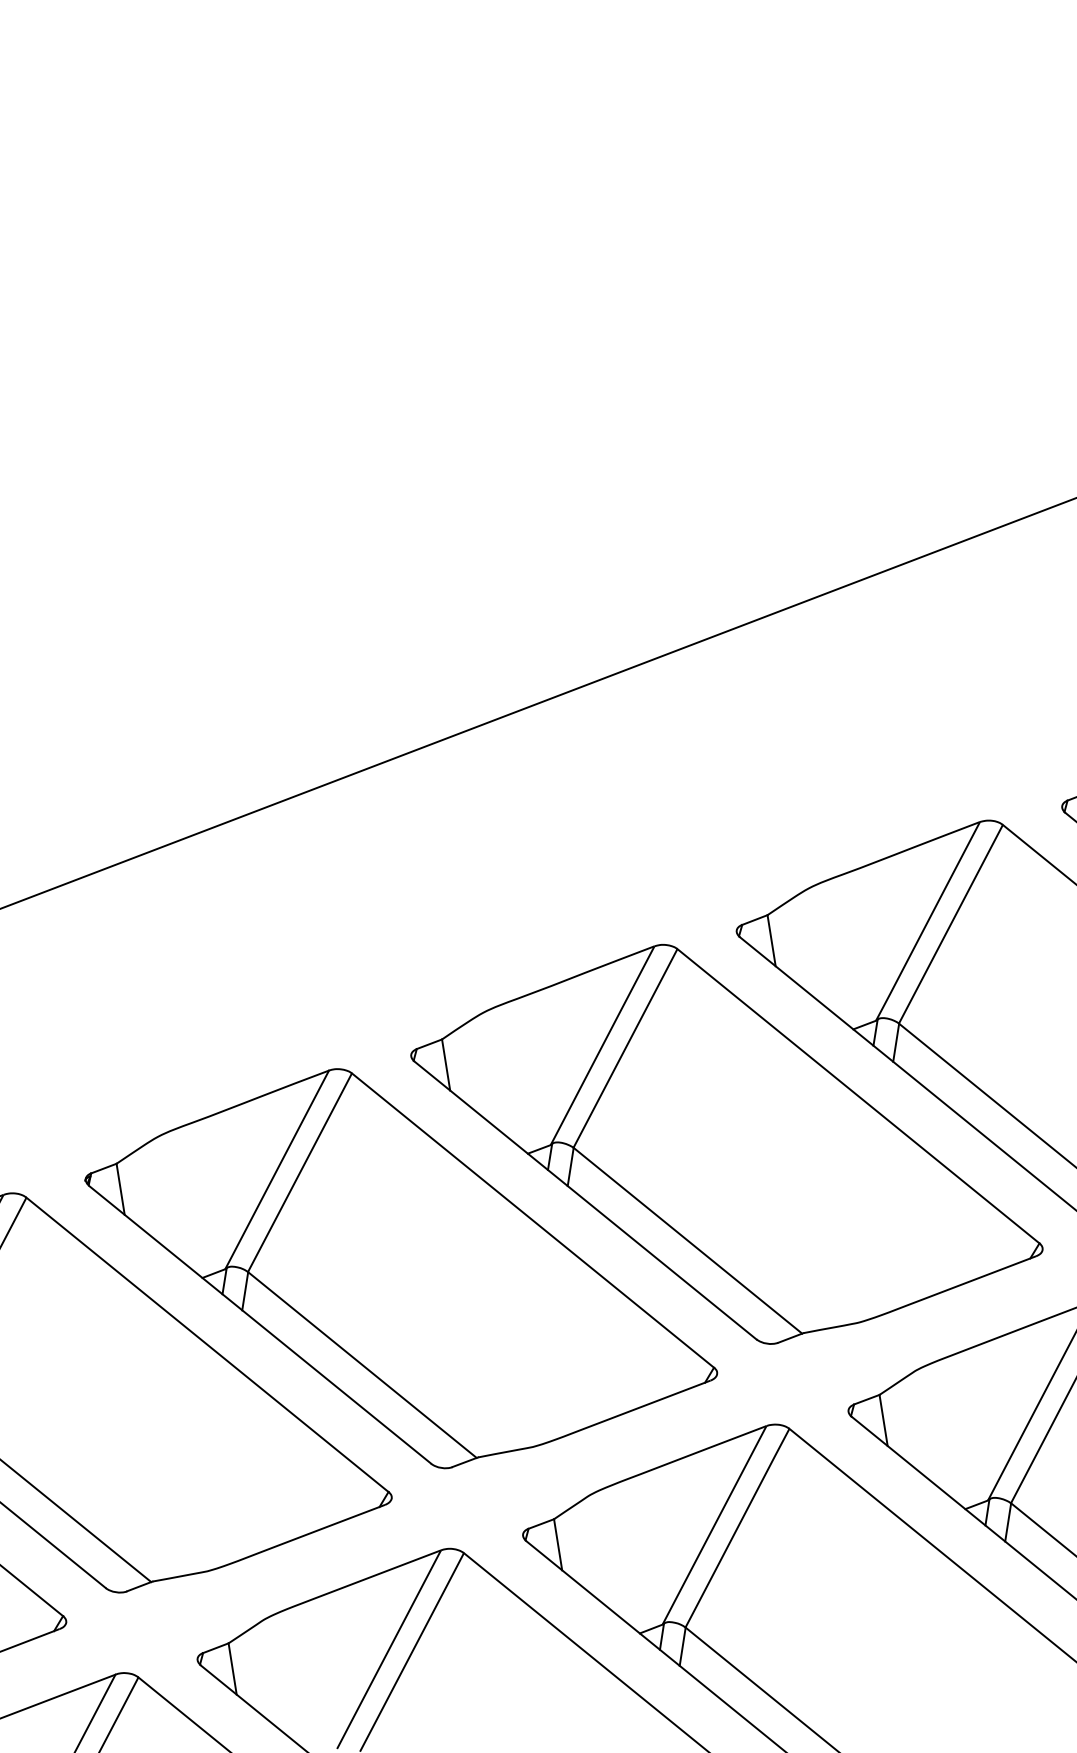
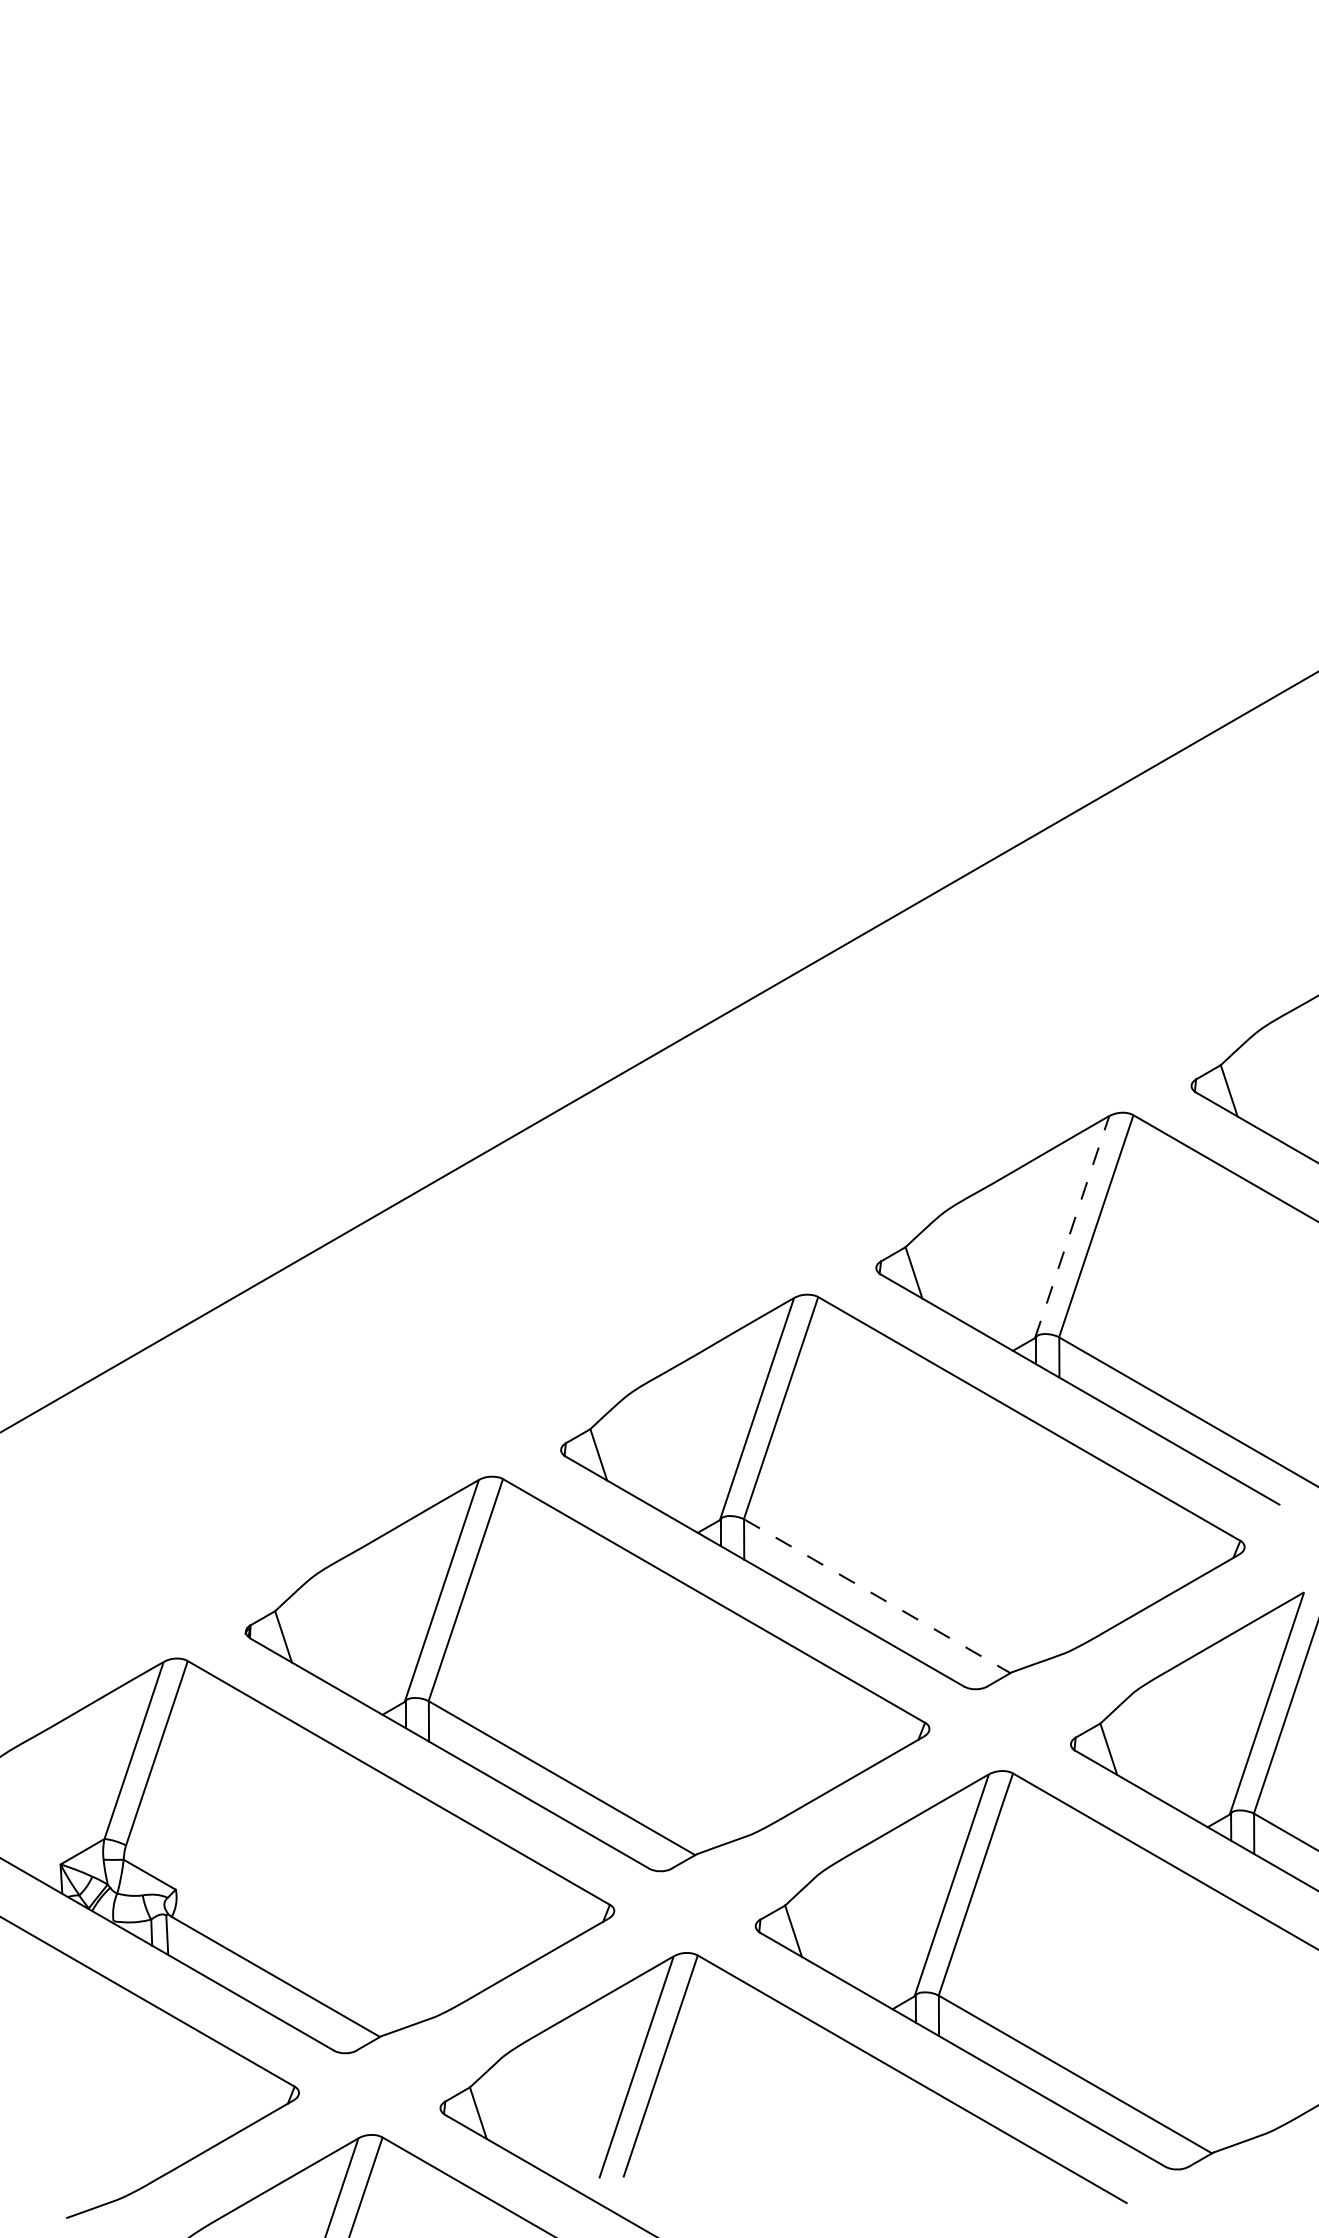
line: (928, 921) -> (1072, 1227), solid -> dashed
line: (688, 1241) -> (877, 1596), solid -> dashed

